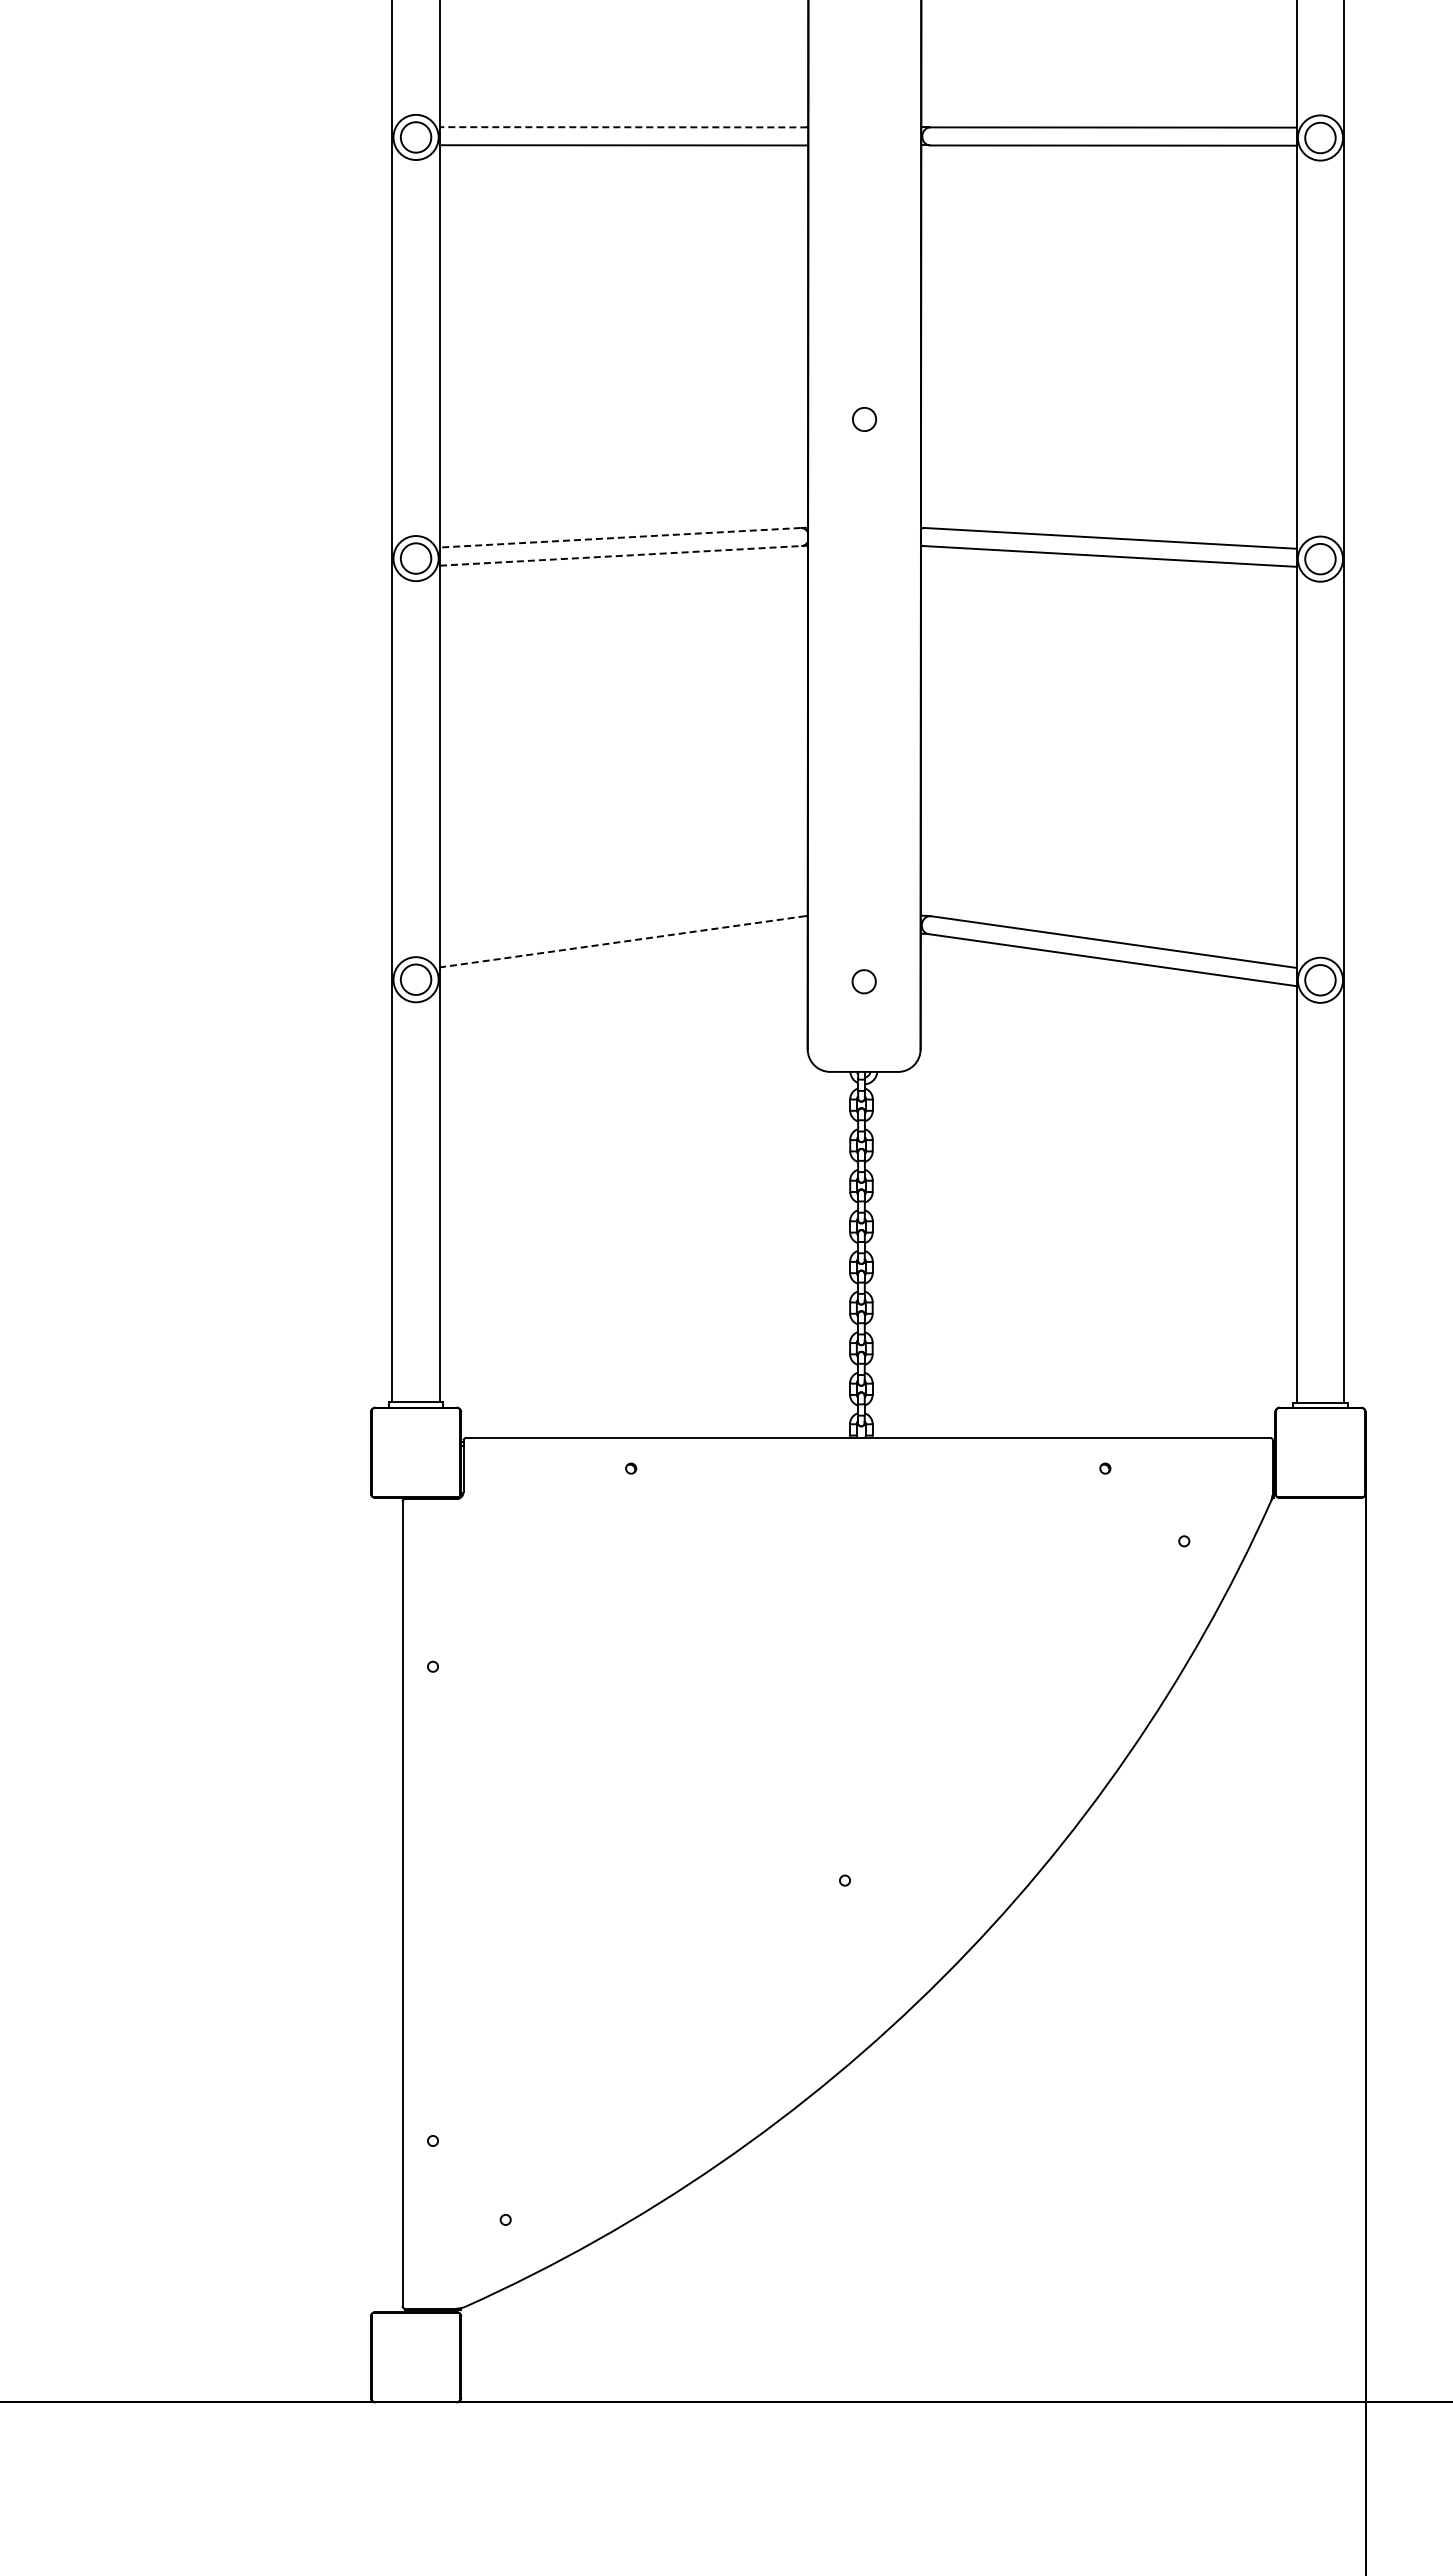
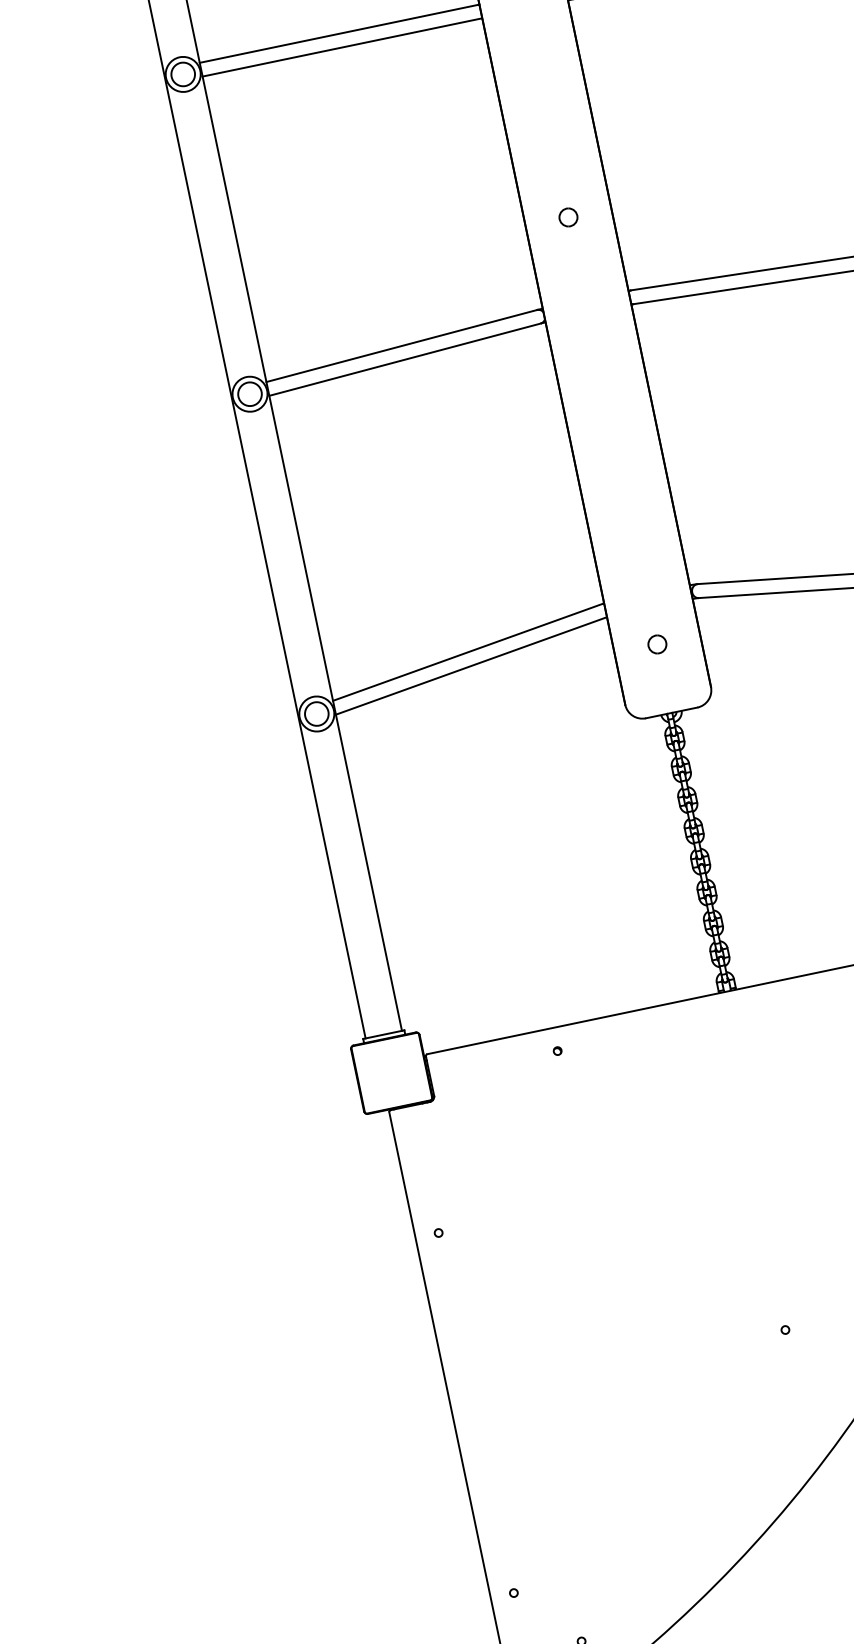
line: (623, 127) -> (339, 34), dashed -> solid
line: (620, 537) -> (401, 345), dashed -> solid
line: (621, 555) -> (405, 359), dashed -> solid
line: (622, 941) -> (467, 652), dashed -> solid
line: (623, 959) -> (471, 665), added

